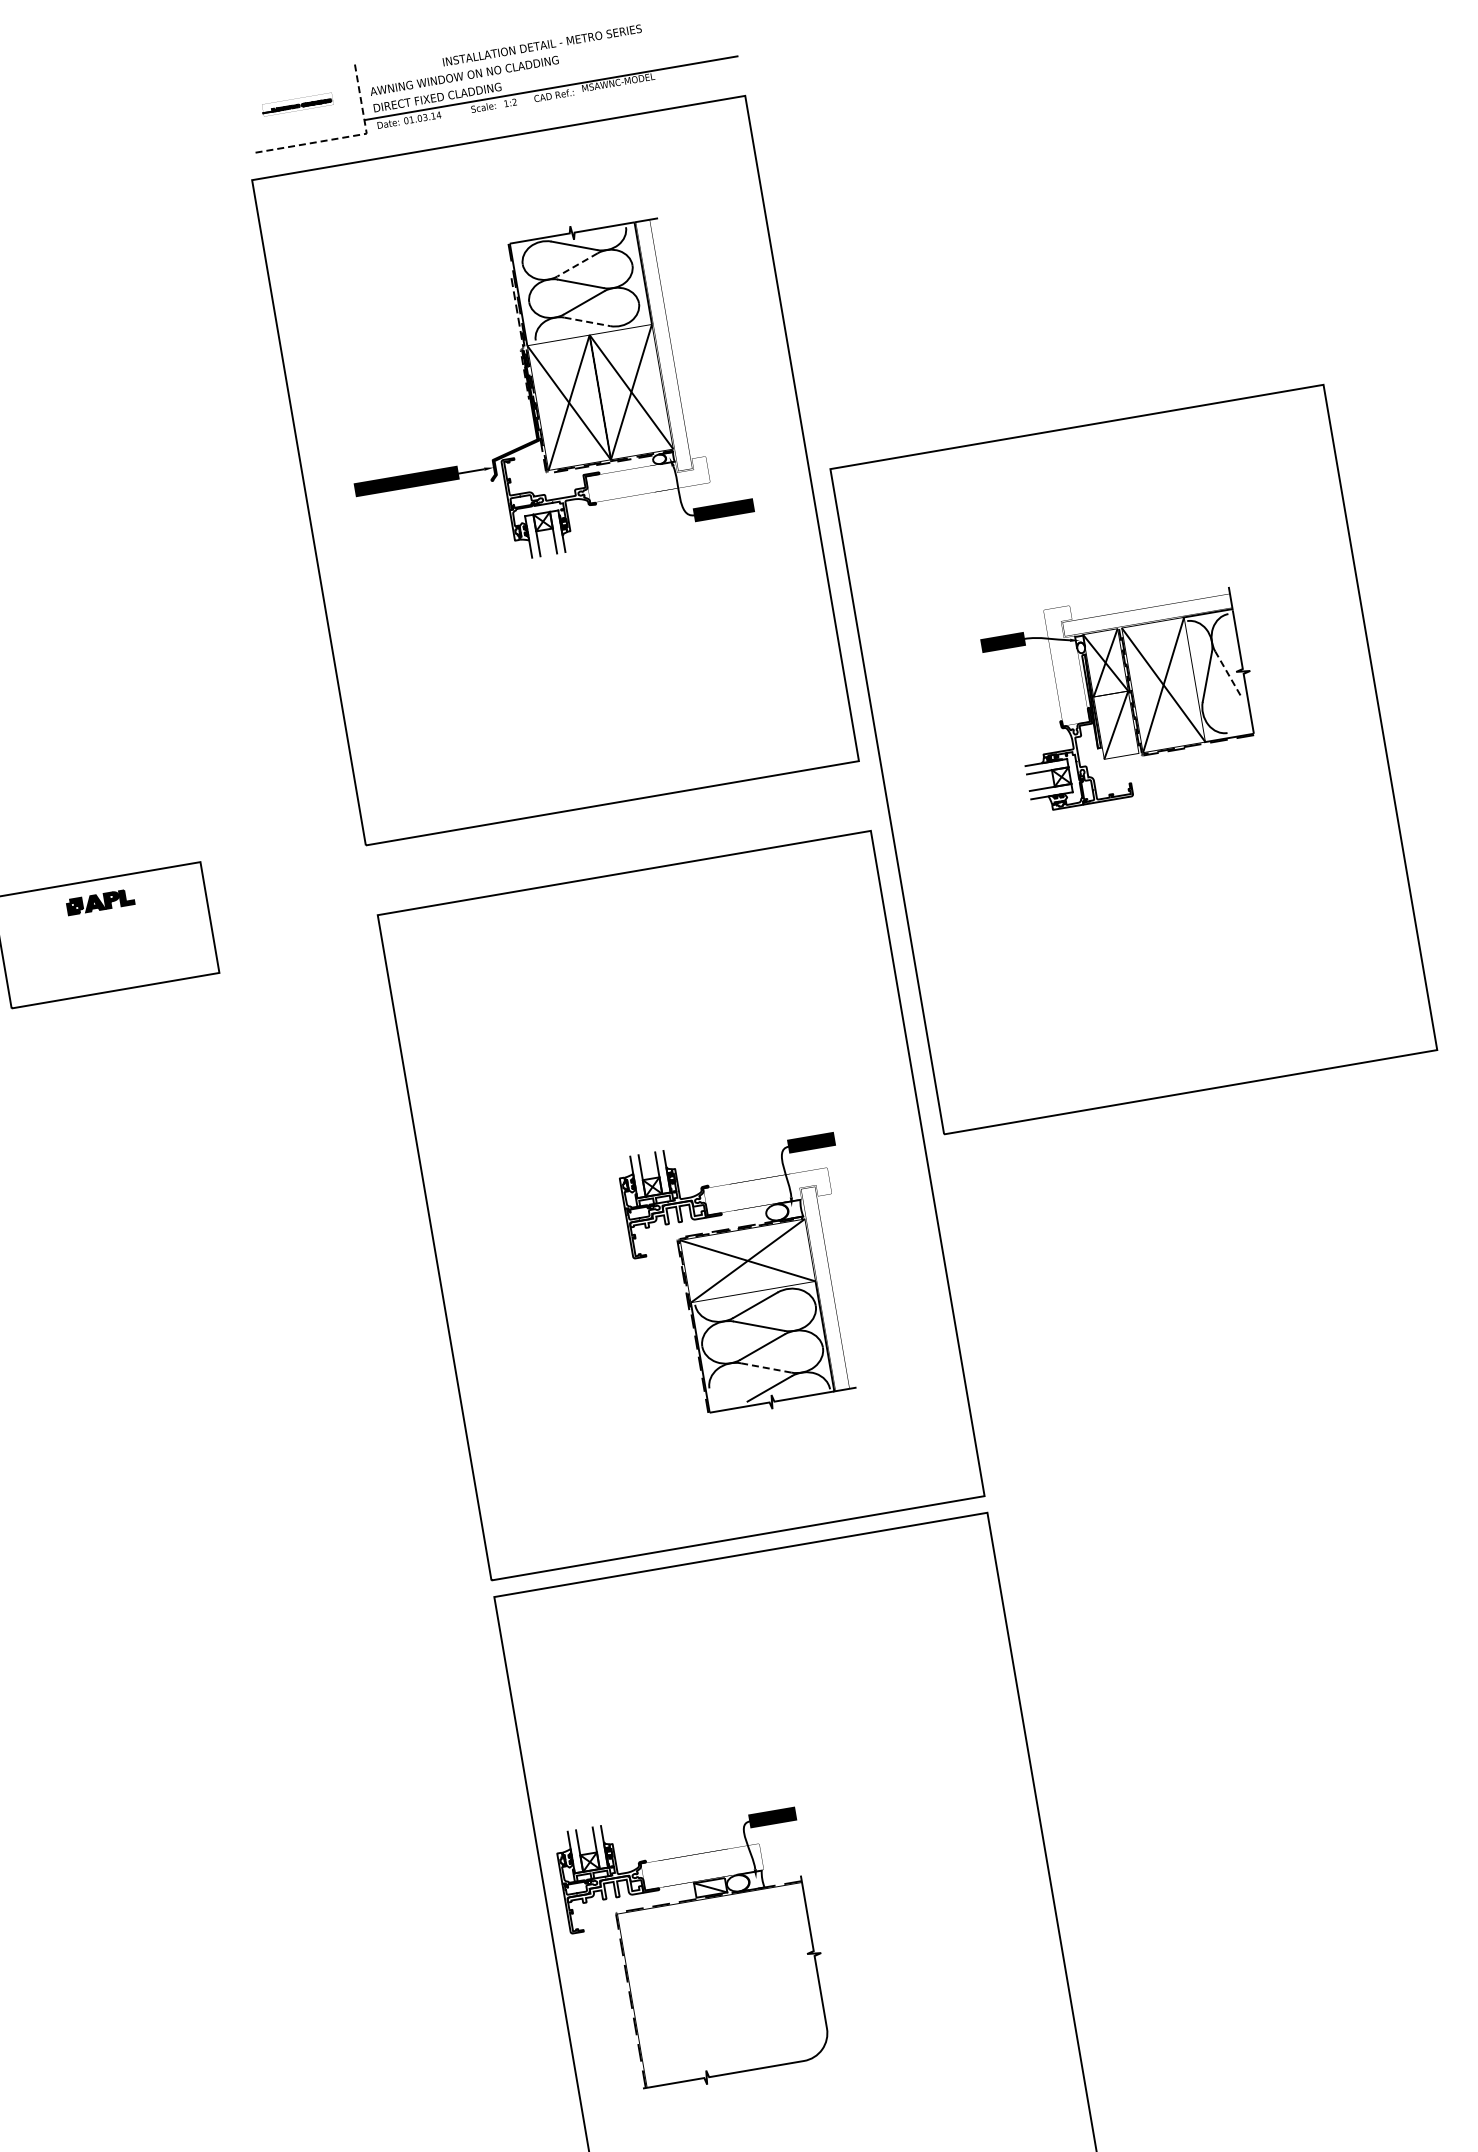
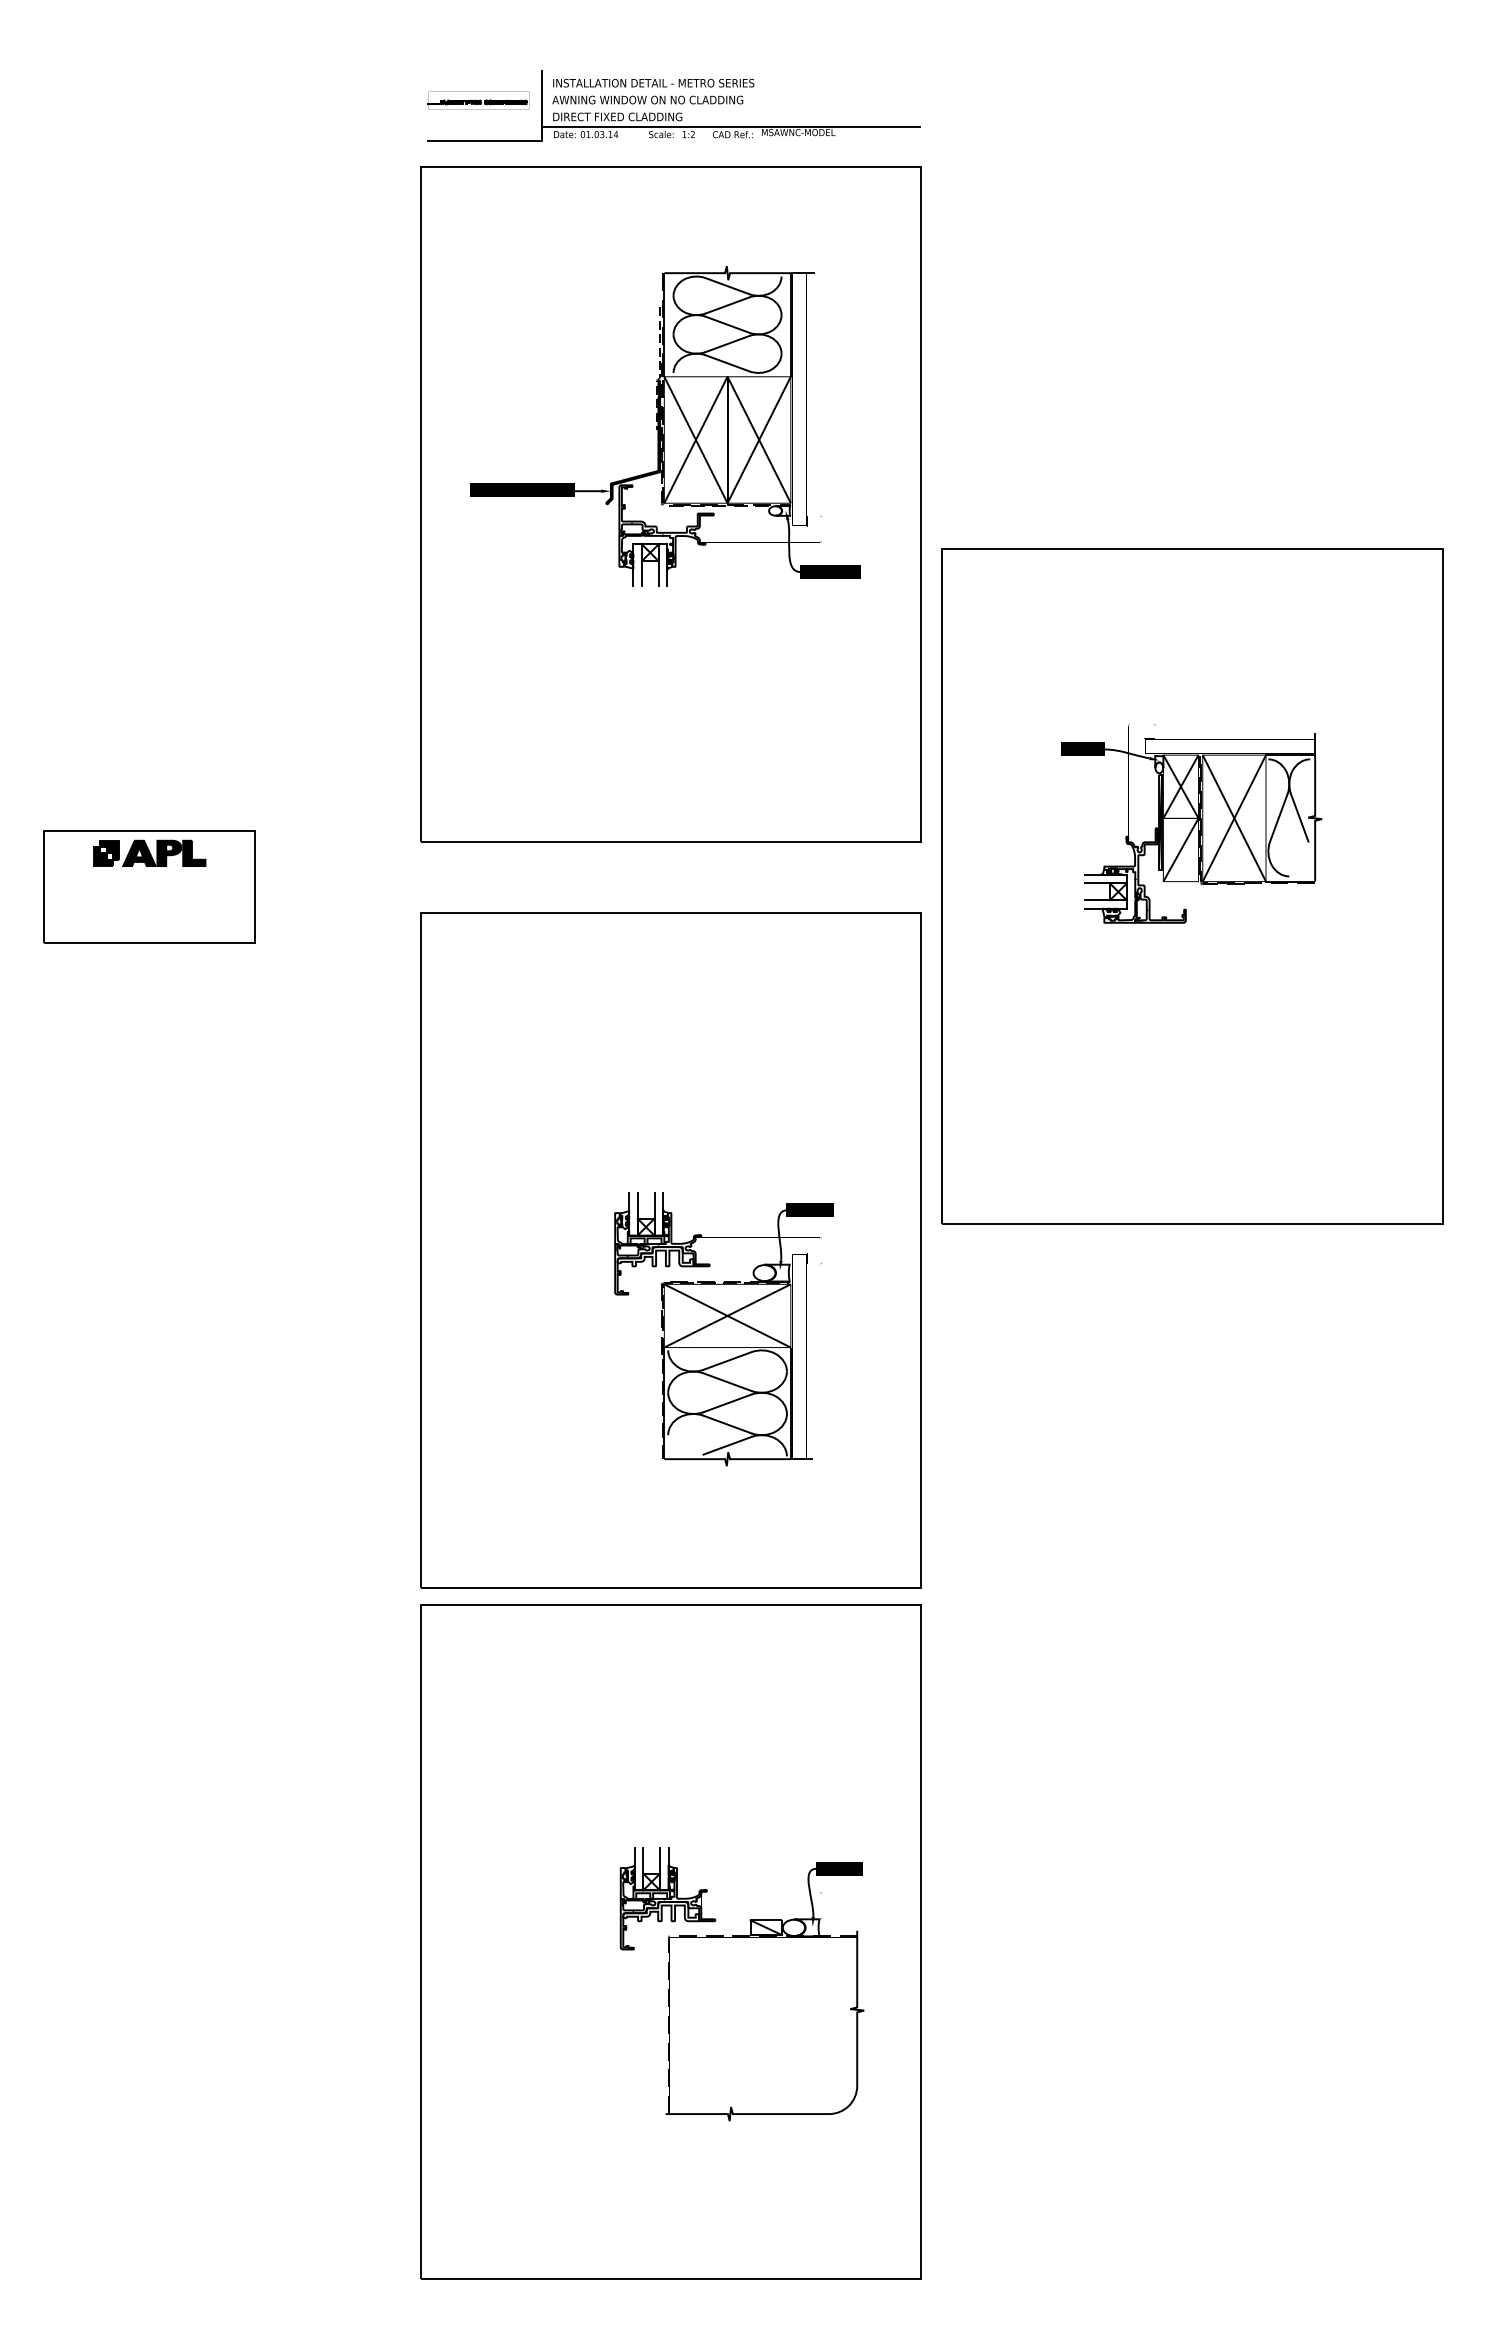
text: (541, 44) -> (653, 82), moved
part: (297, 104) -> (478, 100), size x1.43
line: (344, 137) -> (519, 140), dashed -> solid
line: (577, 264) -> (727, 305), dashed -> solid
line: (588, 321) -> (728, 363), dashed -> solid
line: (1227, 673) -> (1299, 817), dashed -> solid
part: (99, 901) -> (149, 852), size x1.67
line: (766, 1367) -> (727, 1424), dashed -> solid
part: (695, 1948) -> (741, 1984), moved

